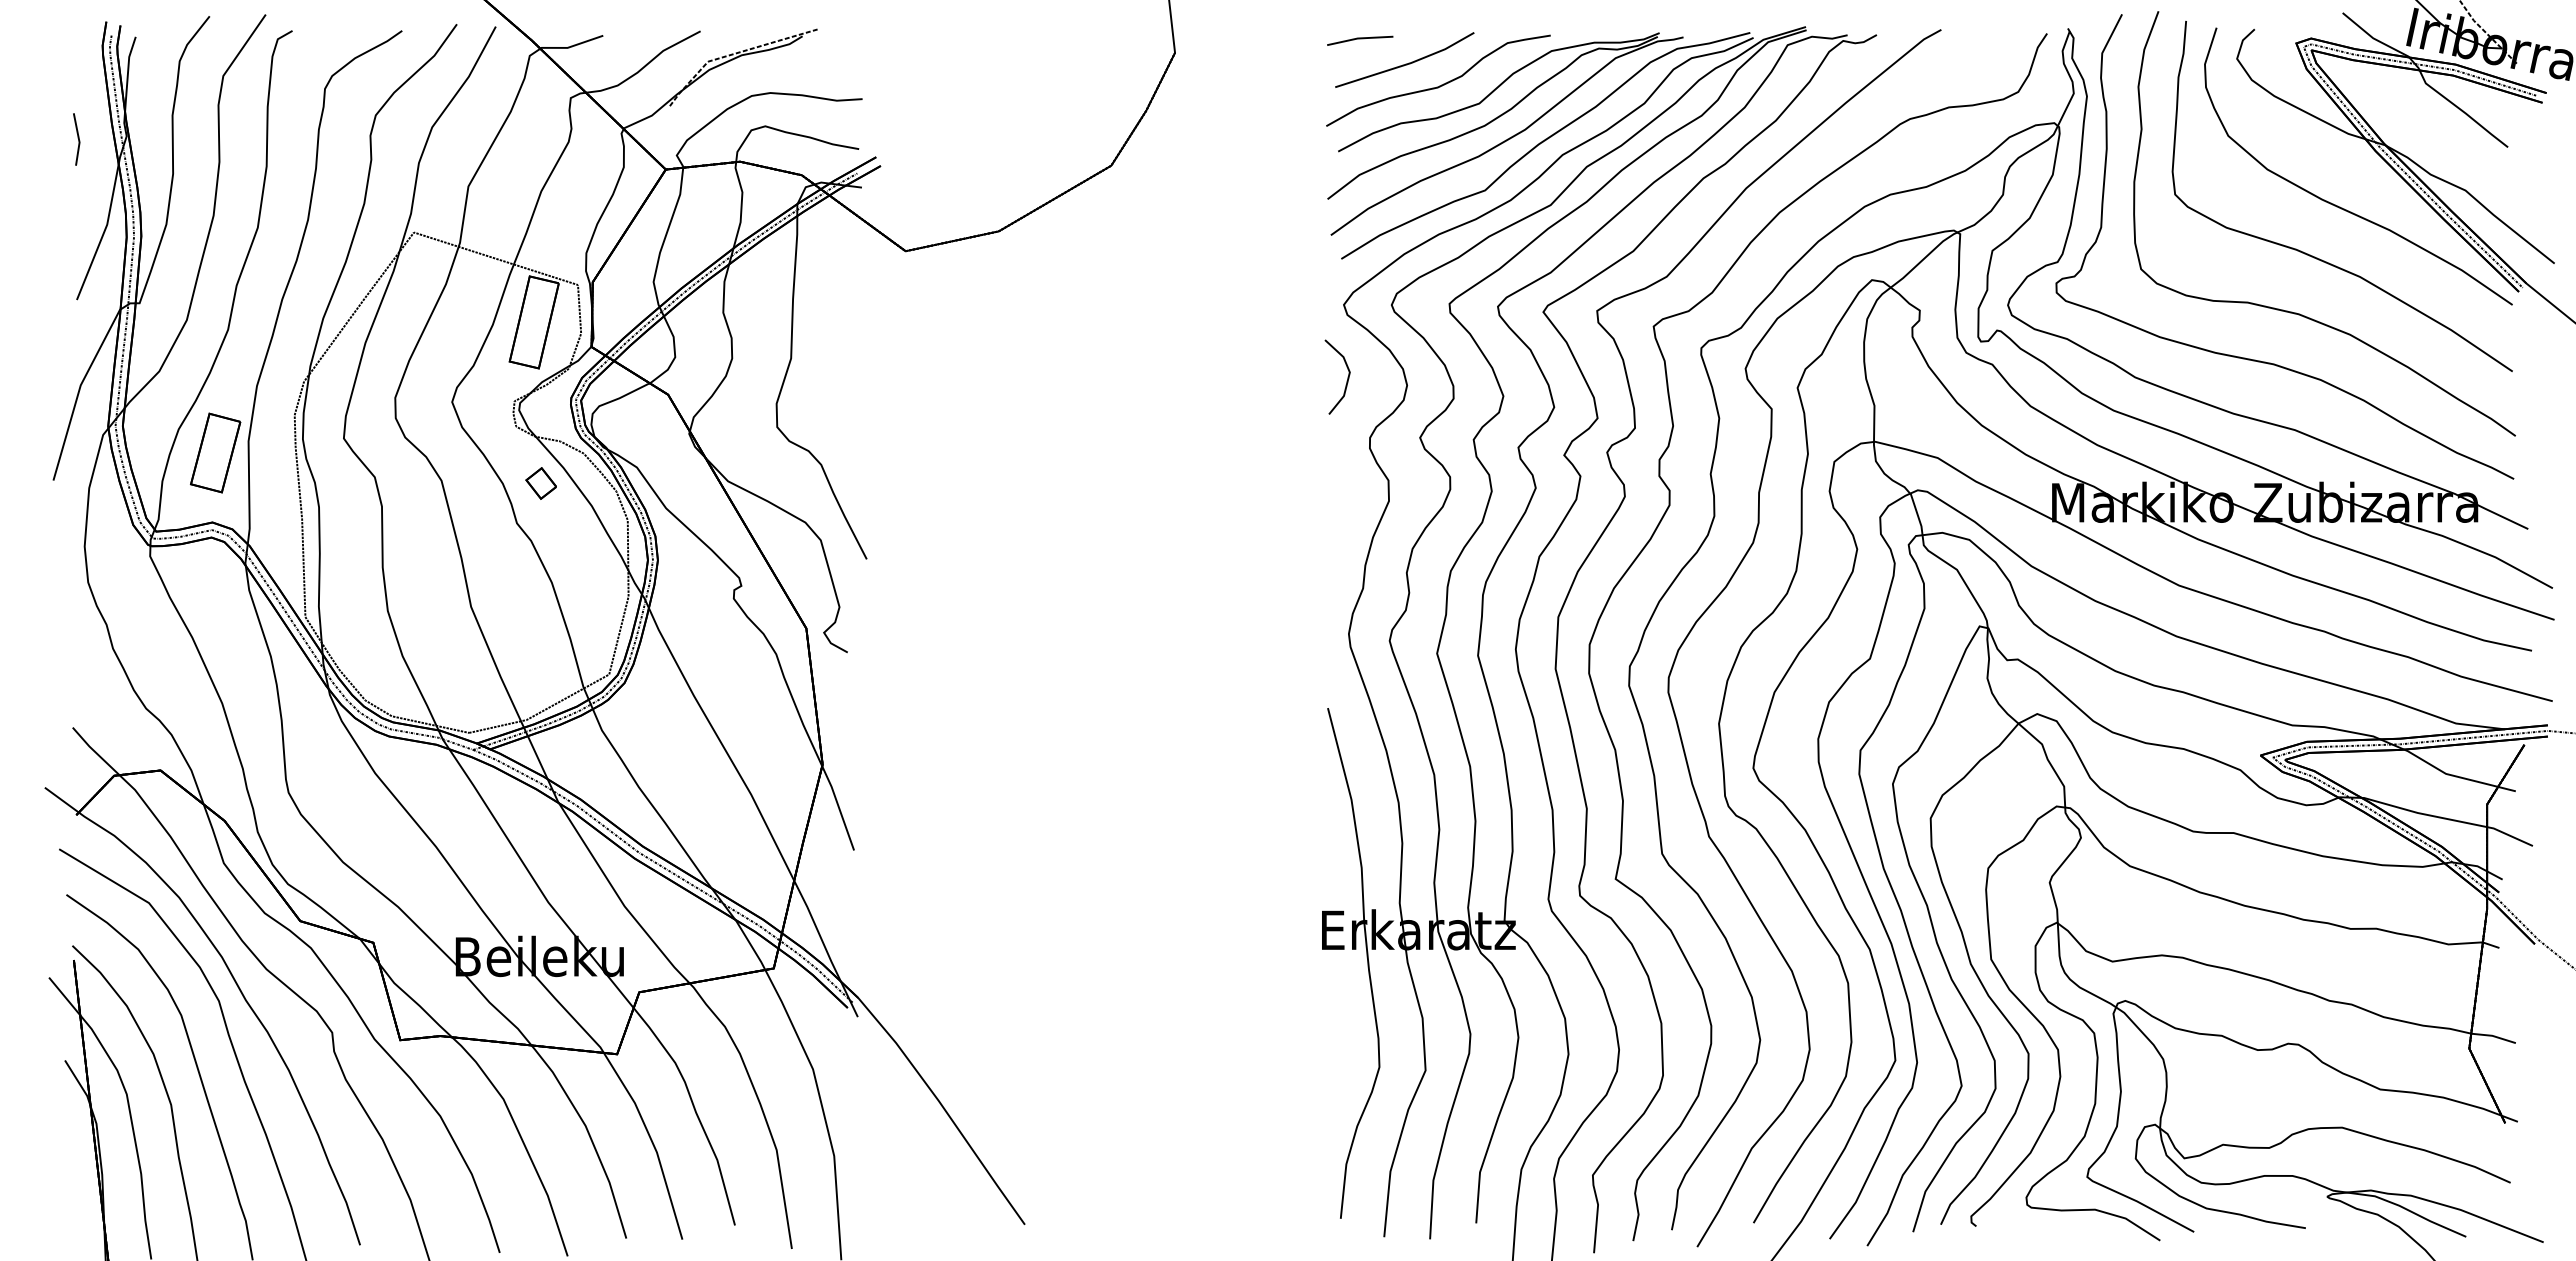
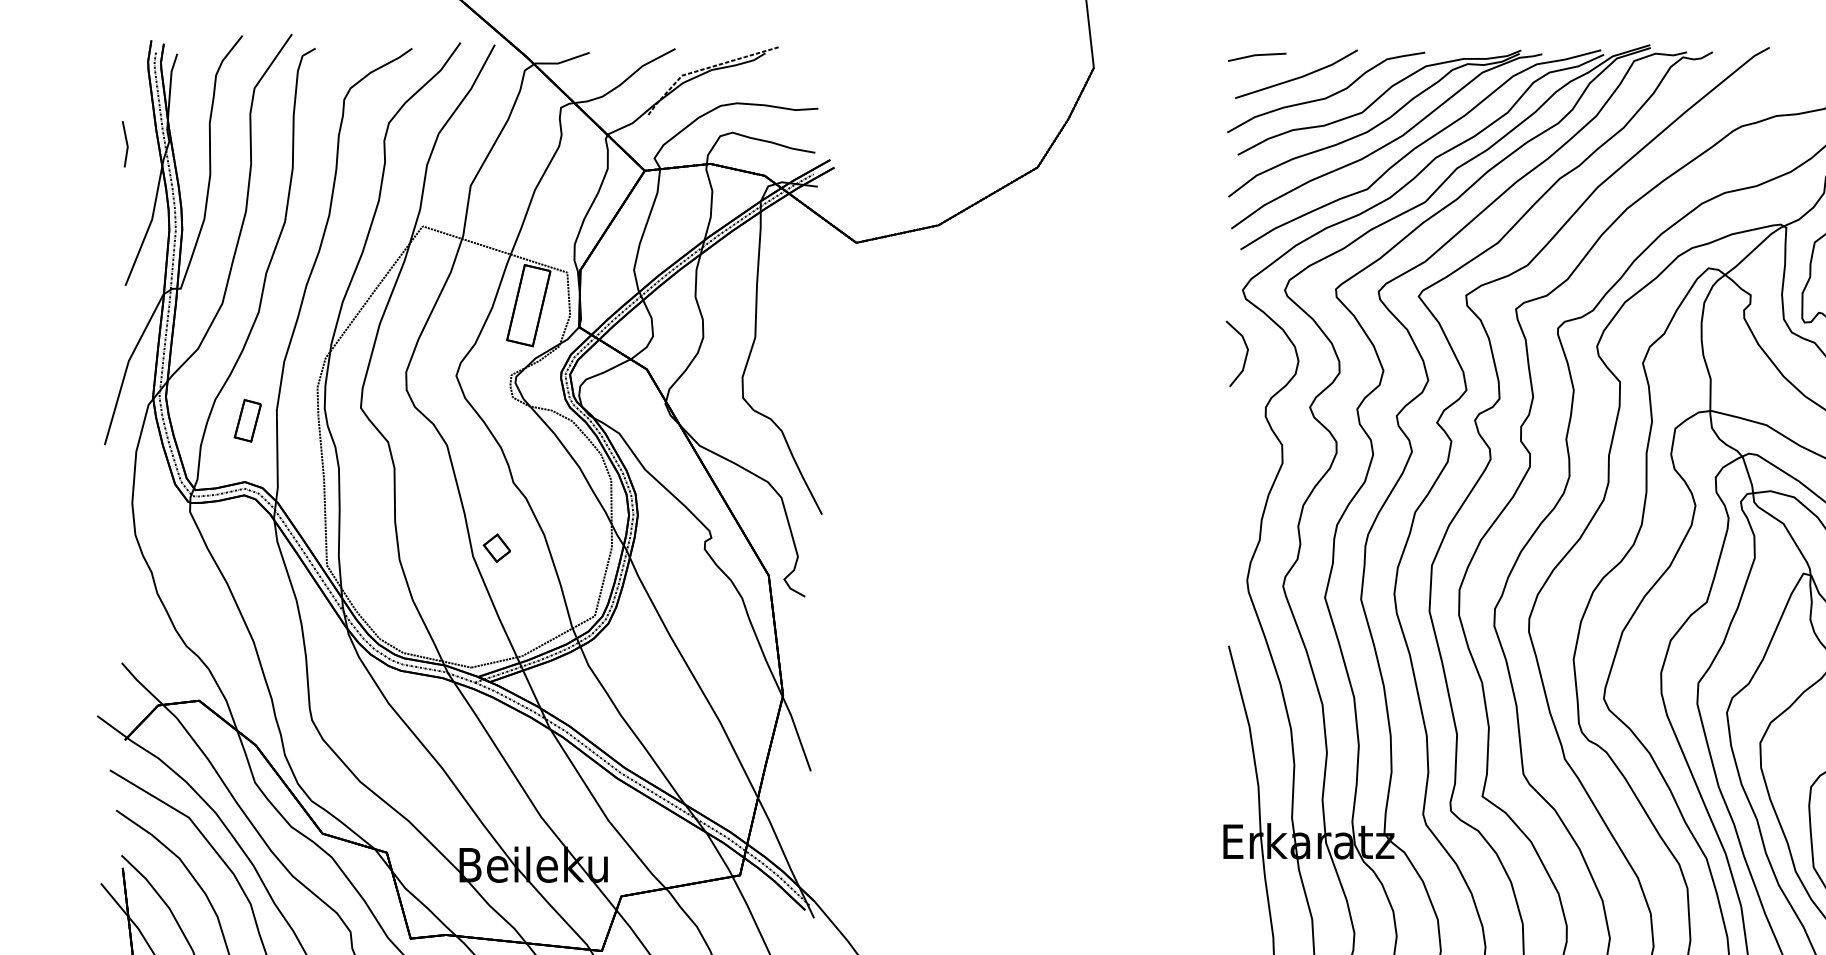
part: (215, 452) -> (247, 420), size x0.6
part: (540, 483) -> (496, 548), moved

